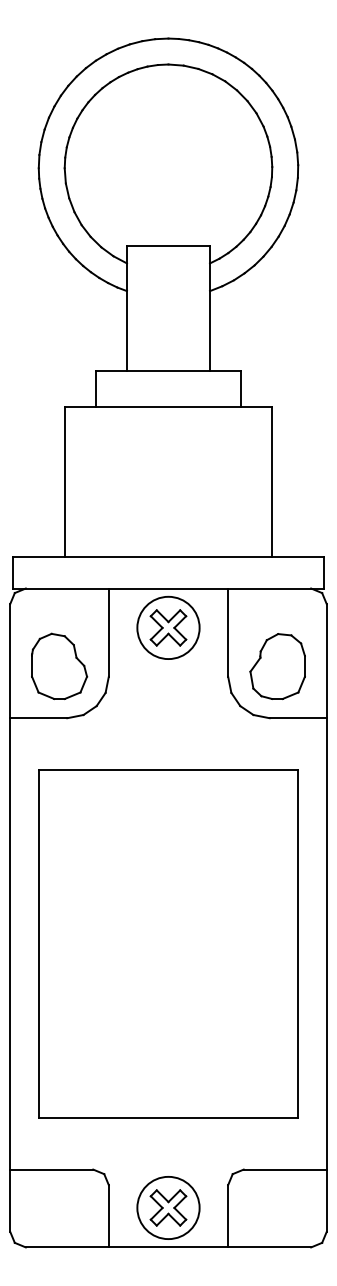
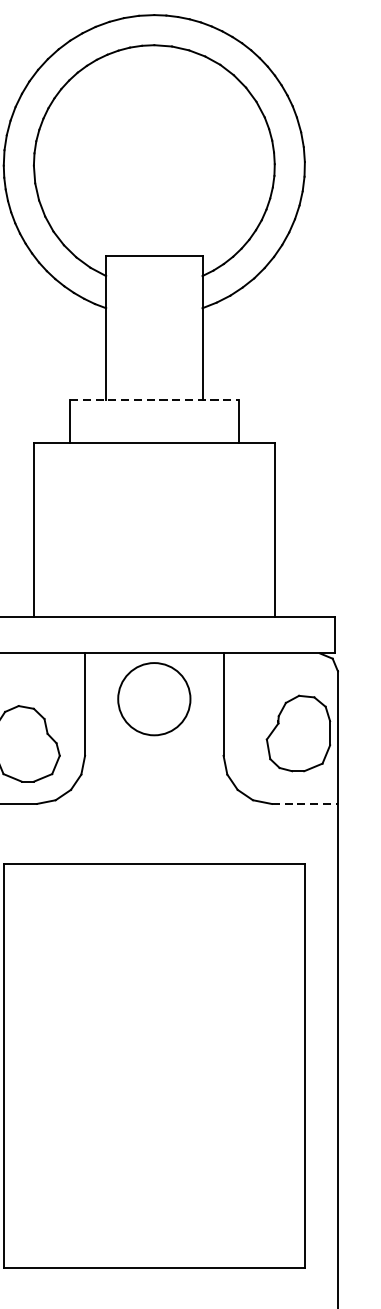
line: (168, 370) -> (154, 400), solid -> dashed
part: (168, 627) -> (154, 698), removed
part: (277, 666) -> (298, 733), moved
line: (298, 718) -> (305, 804), solid -> dashed

